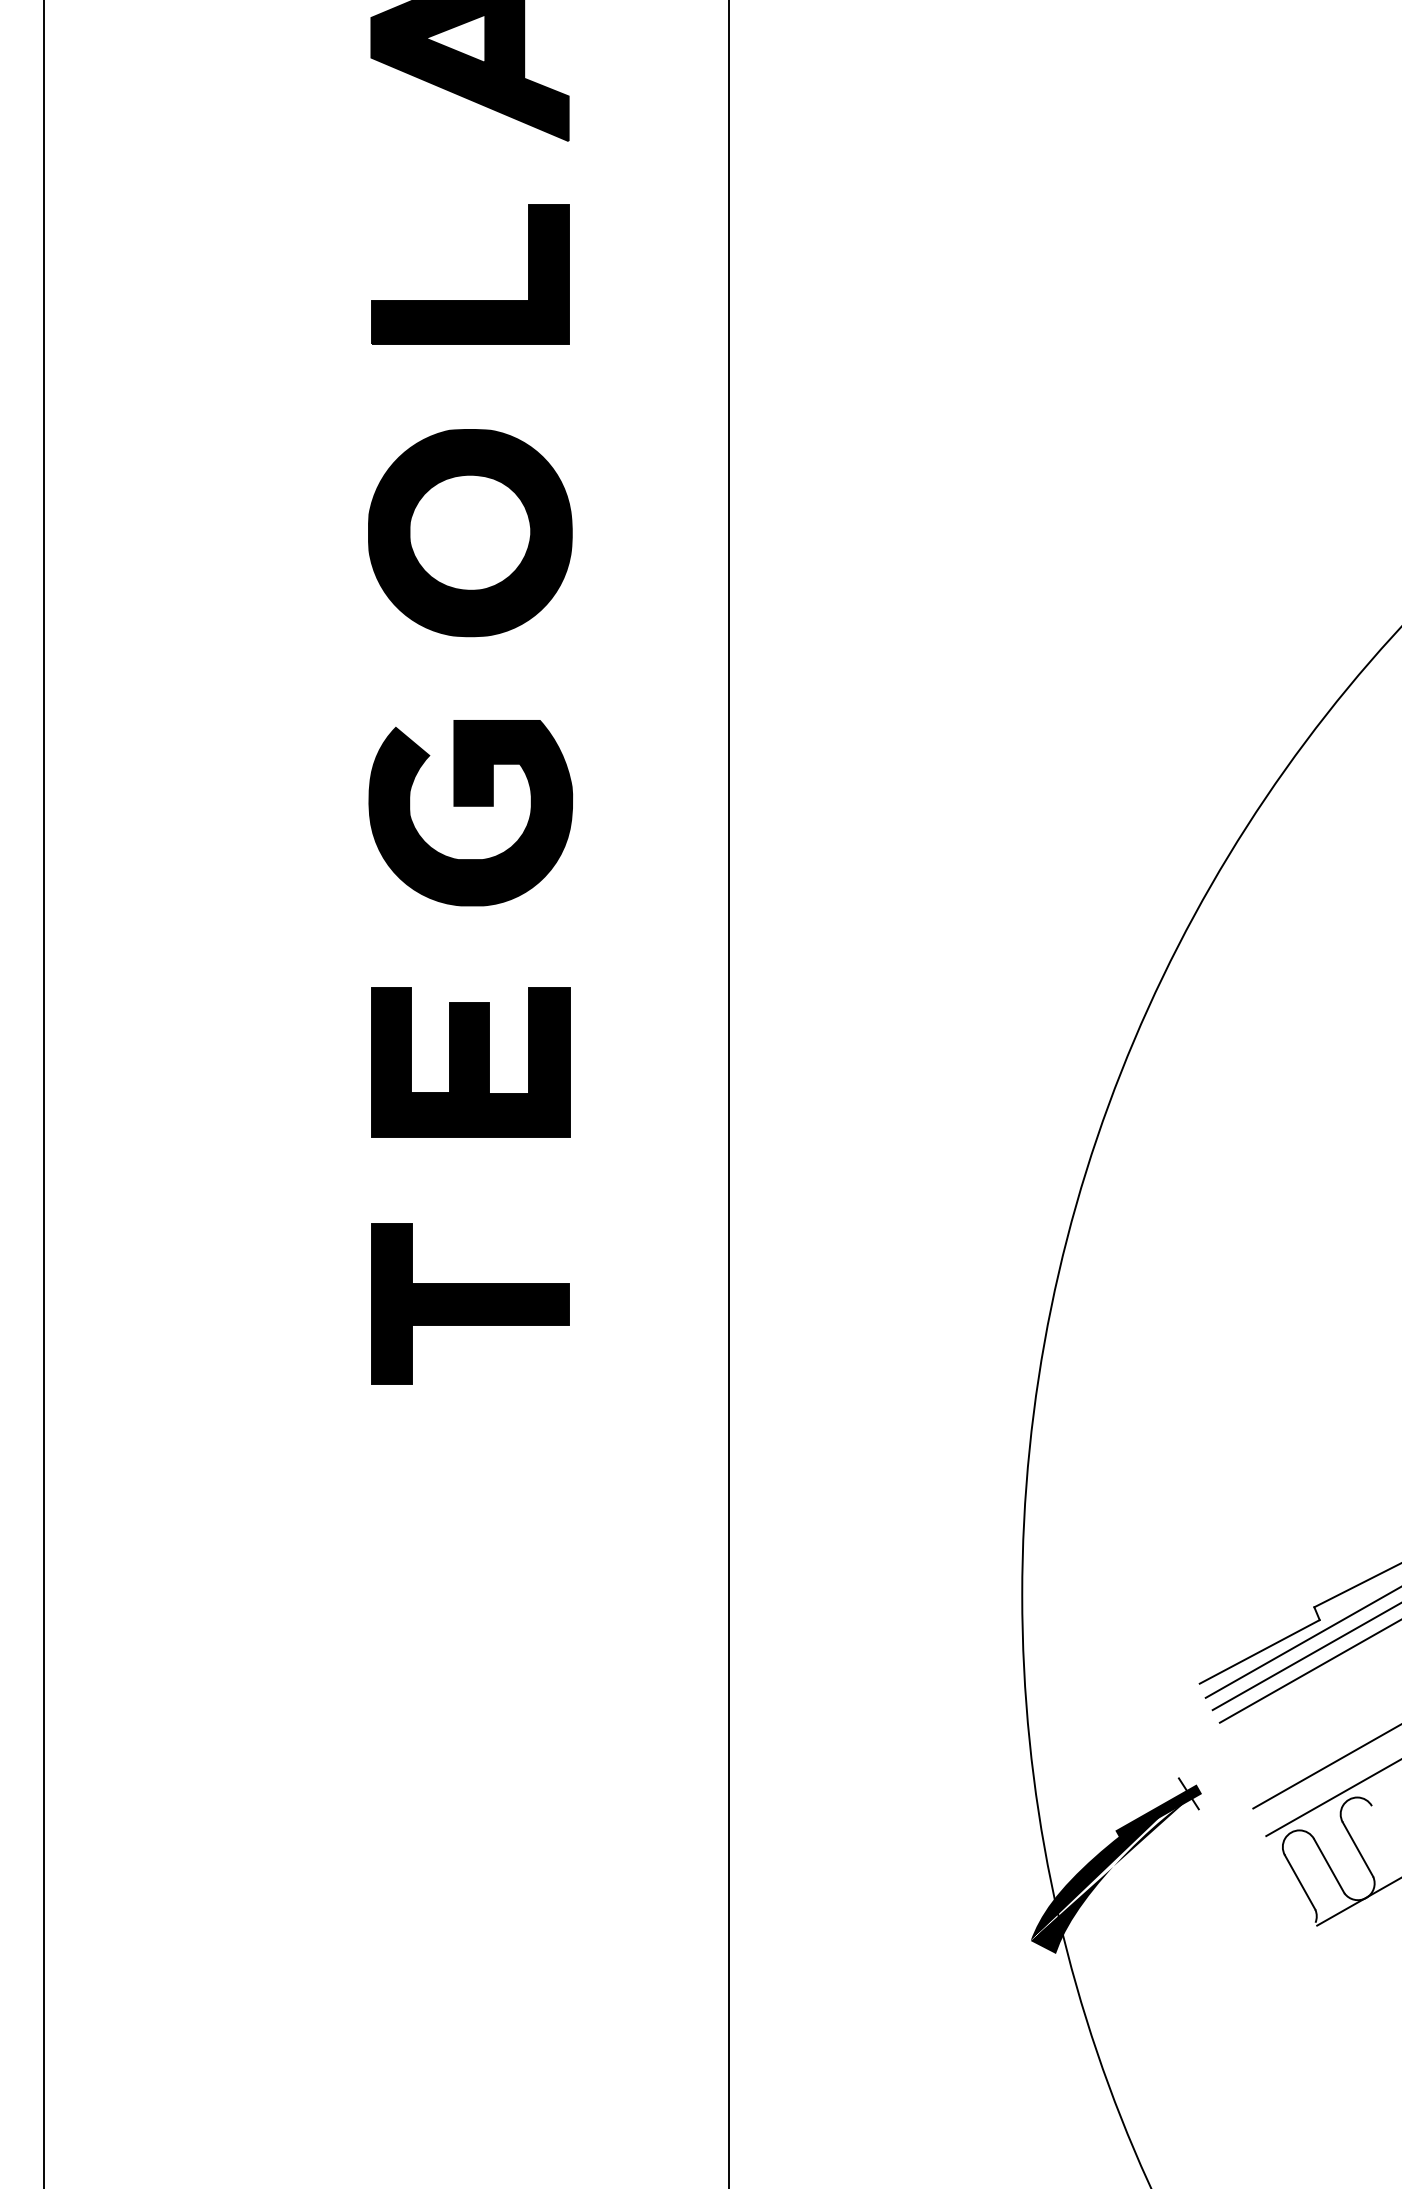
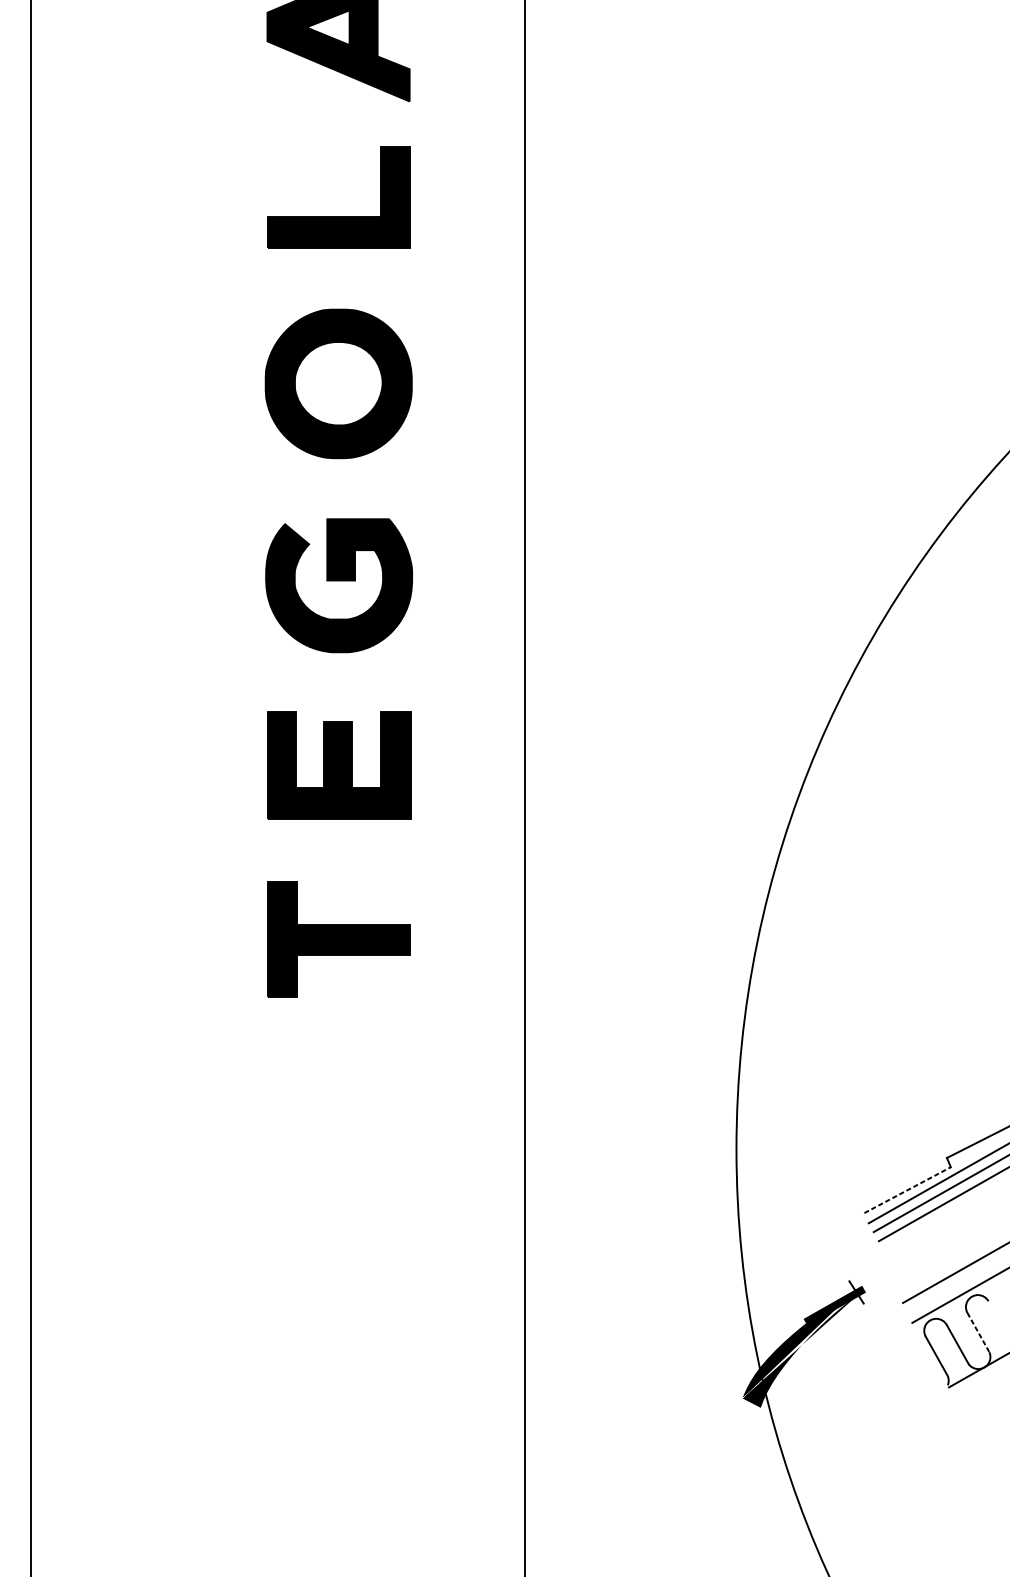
line: (1259, 1651) -> (907, 1189), solid -> dashed
line: (1358, 1849) -> (978, 1332), solid -> dashed

